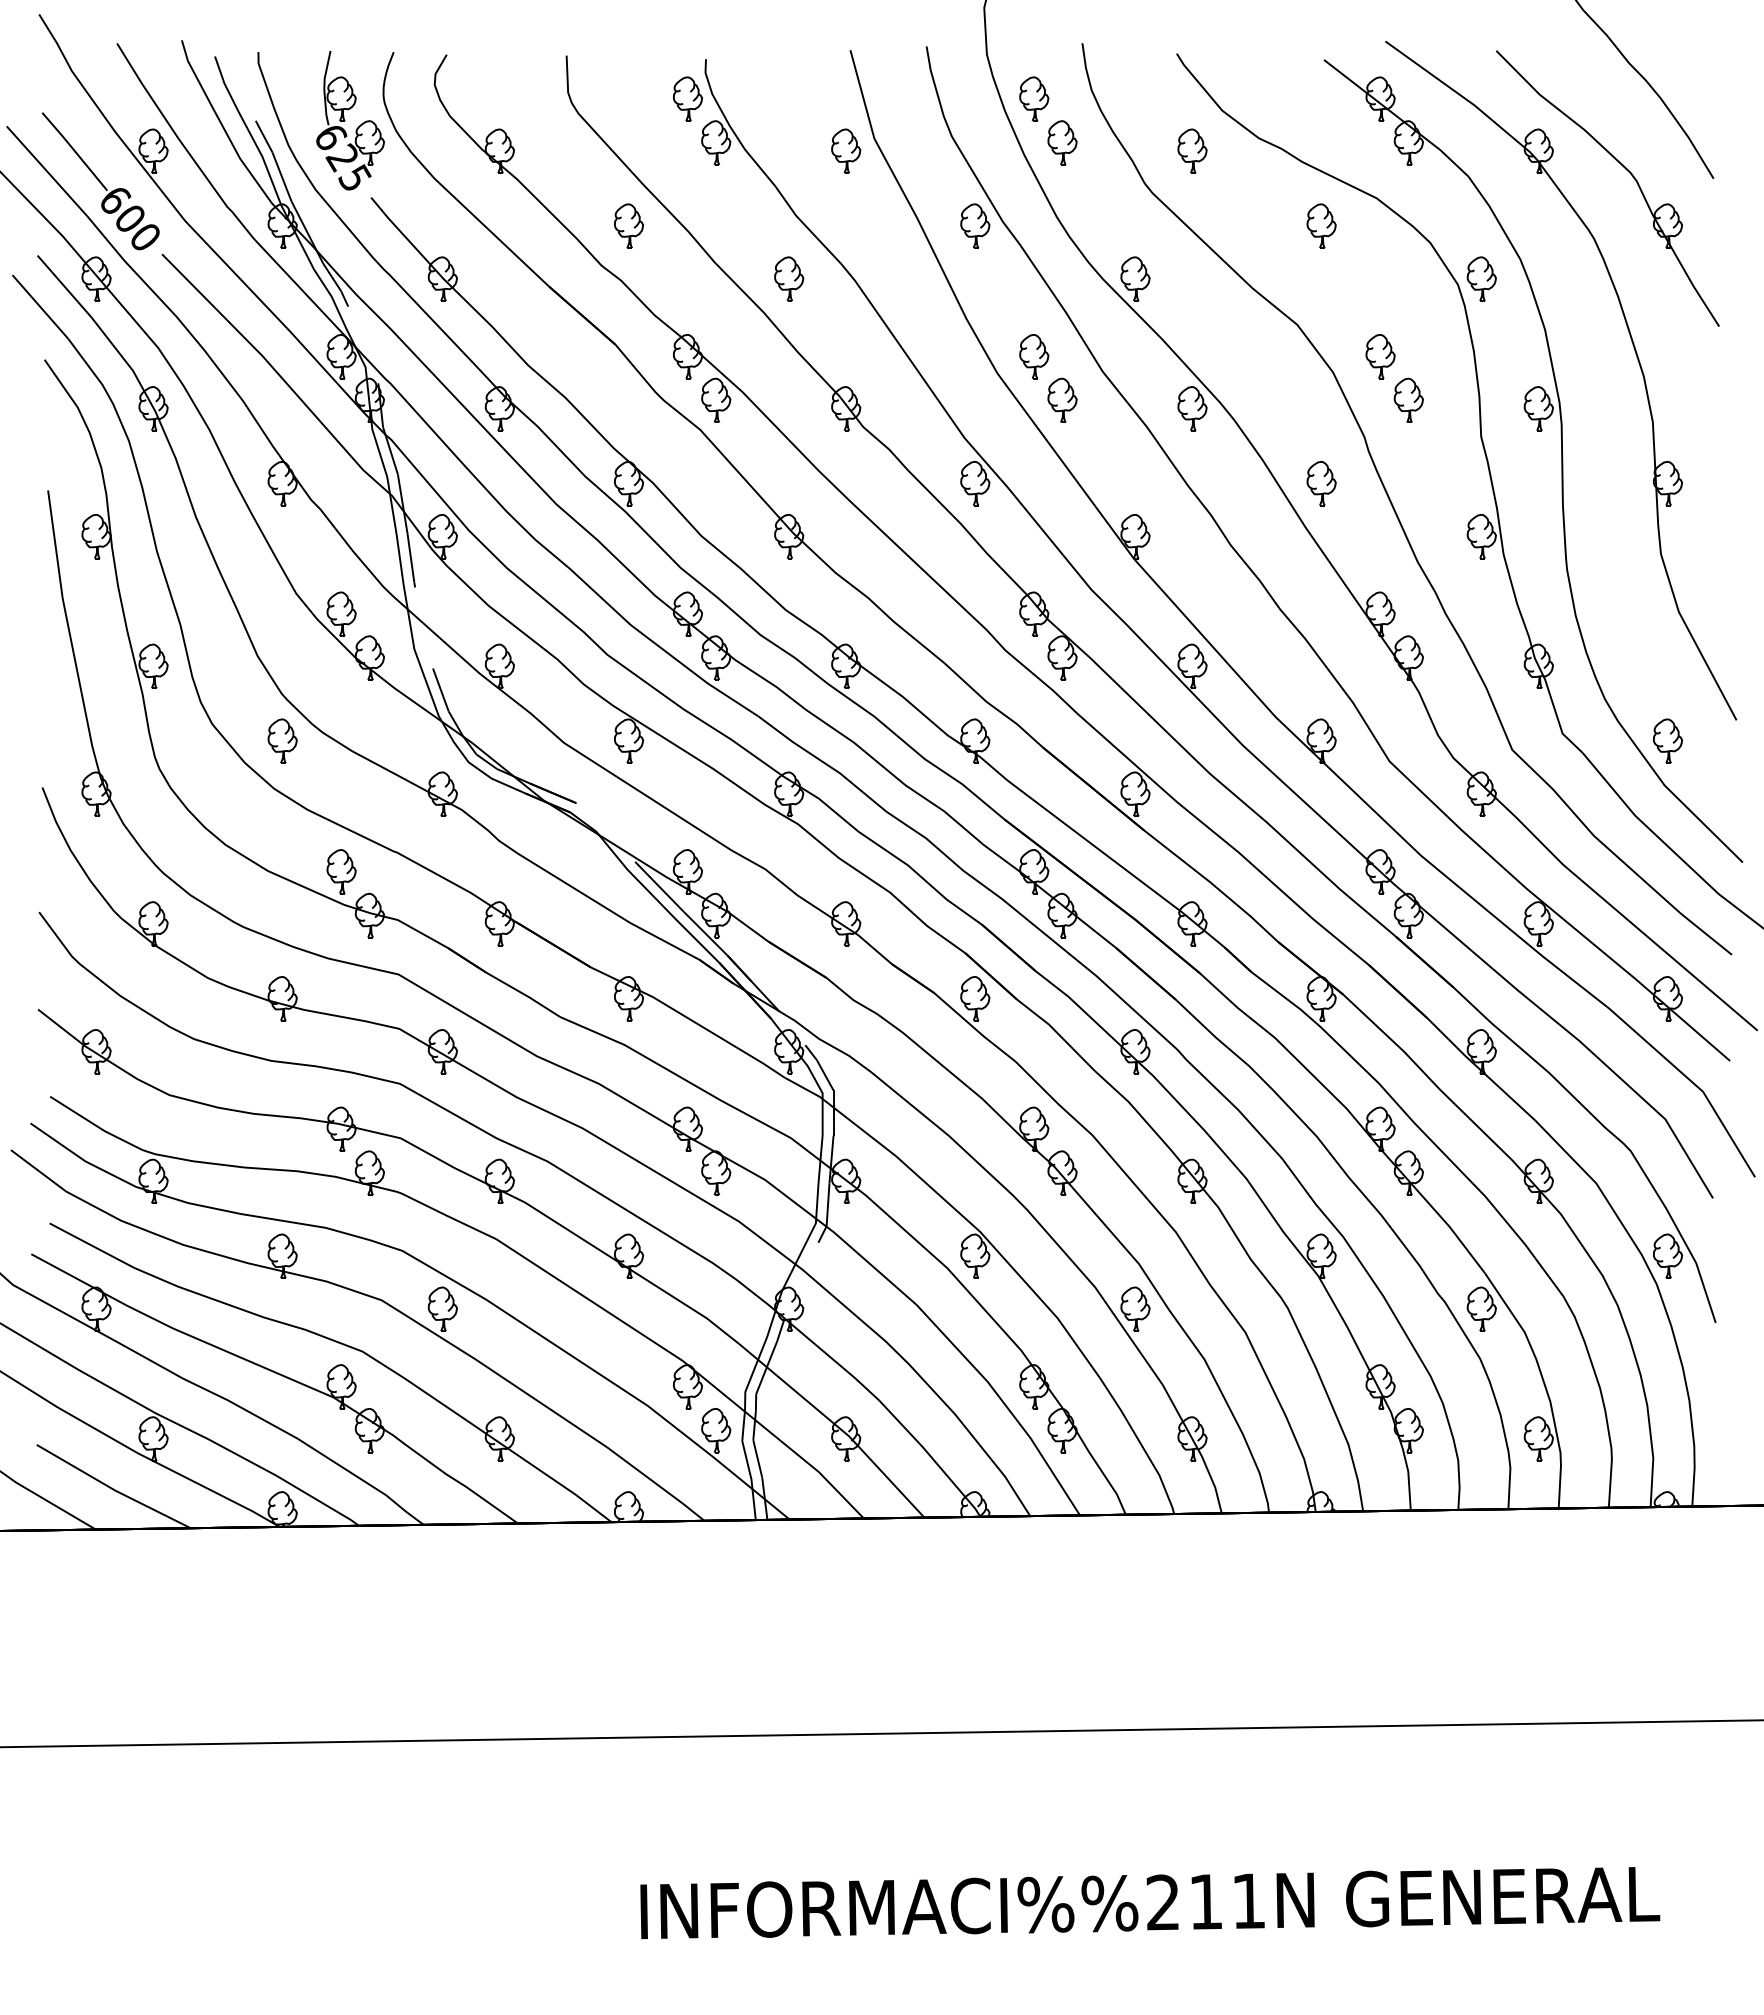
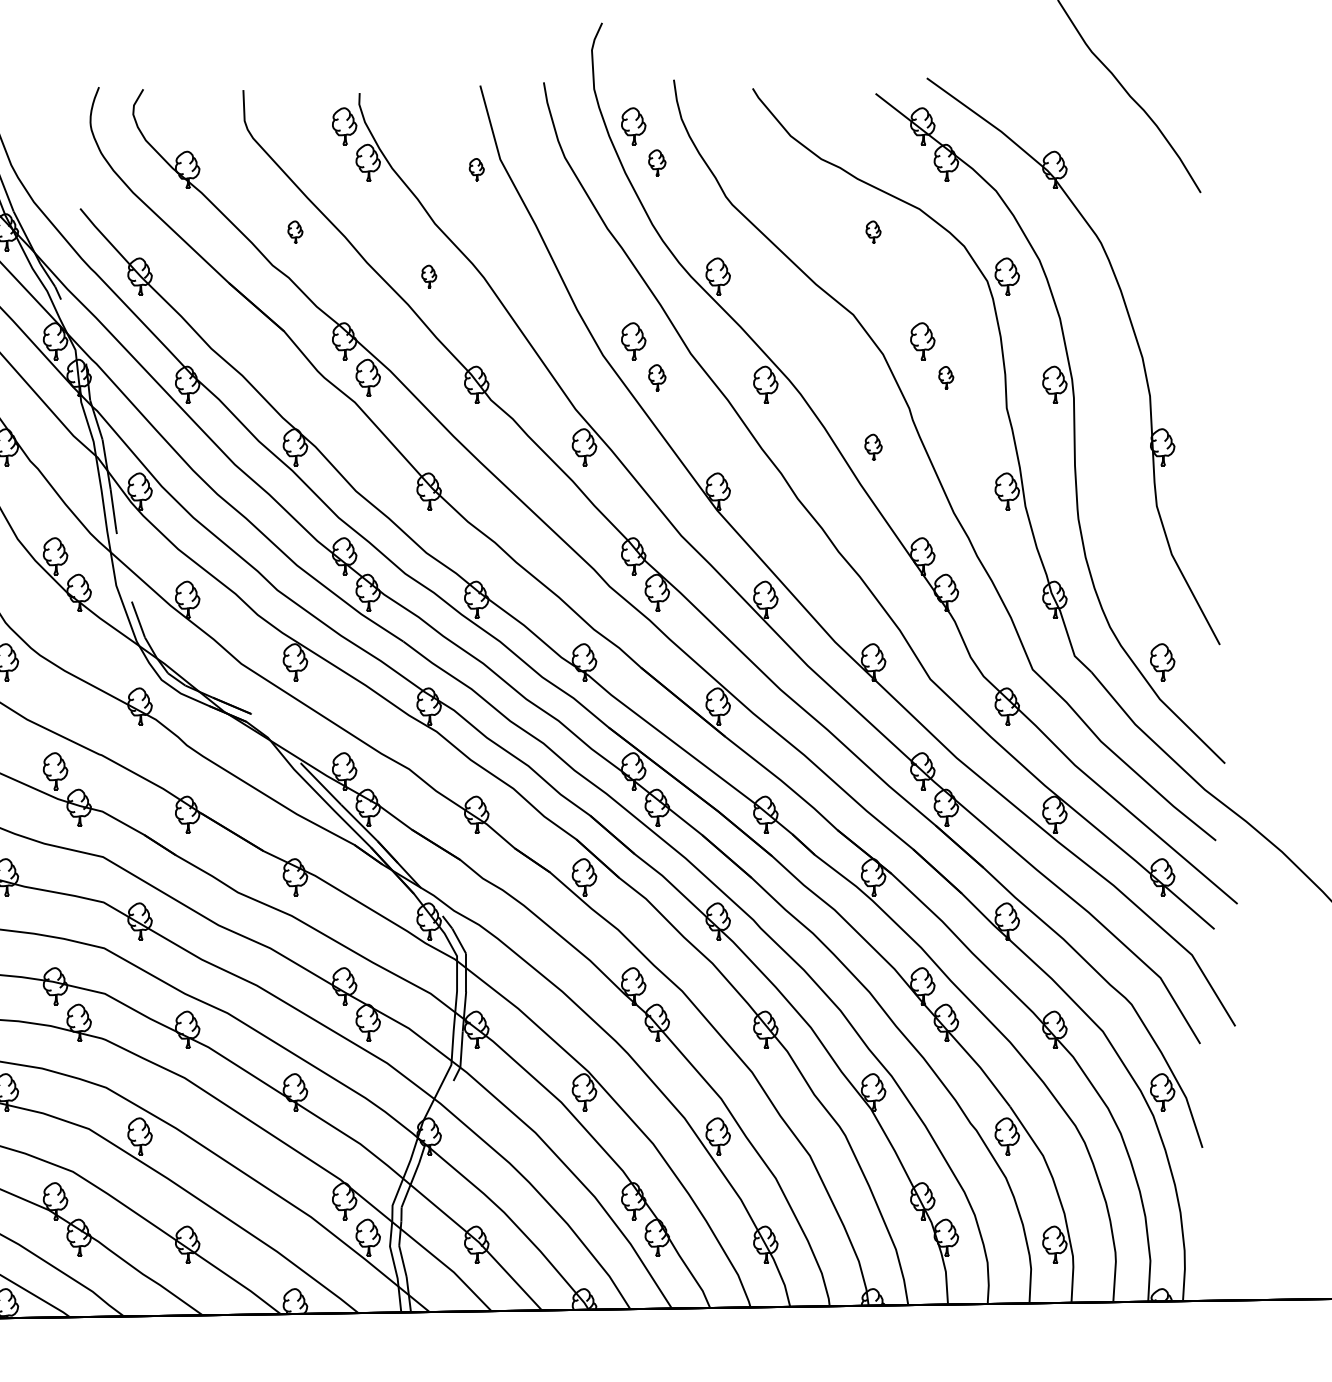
part: (350, 120) -> (62, 144), removed
part: (1062, 142) -> (657, 162), size x0.7
part: (846, 150) -> (476, 169), size x0.6
part: (1192, 150) -> (765, 169), removed
part: (1625, 169) -> (1127, 185), removed
part: (628, 225) -> (295, 231), size x0.6
part: (975, 225) -> (584, 231), removed
part: (1321, 225) -> (873, 231), size x0.6
part: (789, 278) -> (429, 276), size x0.6
part: (1062, 399) -> (657, 377), size x0.7
part: (1408, 399) -> (946, 377), size x0.6
part: (1321, 483) -> (873, 447), size x0.7

